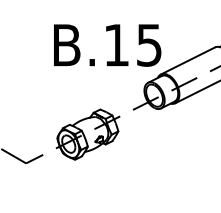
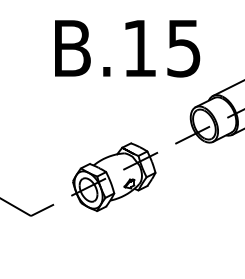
text: (107, 45) -> (127, 48), moved

